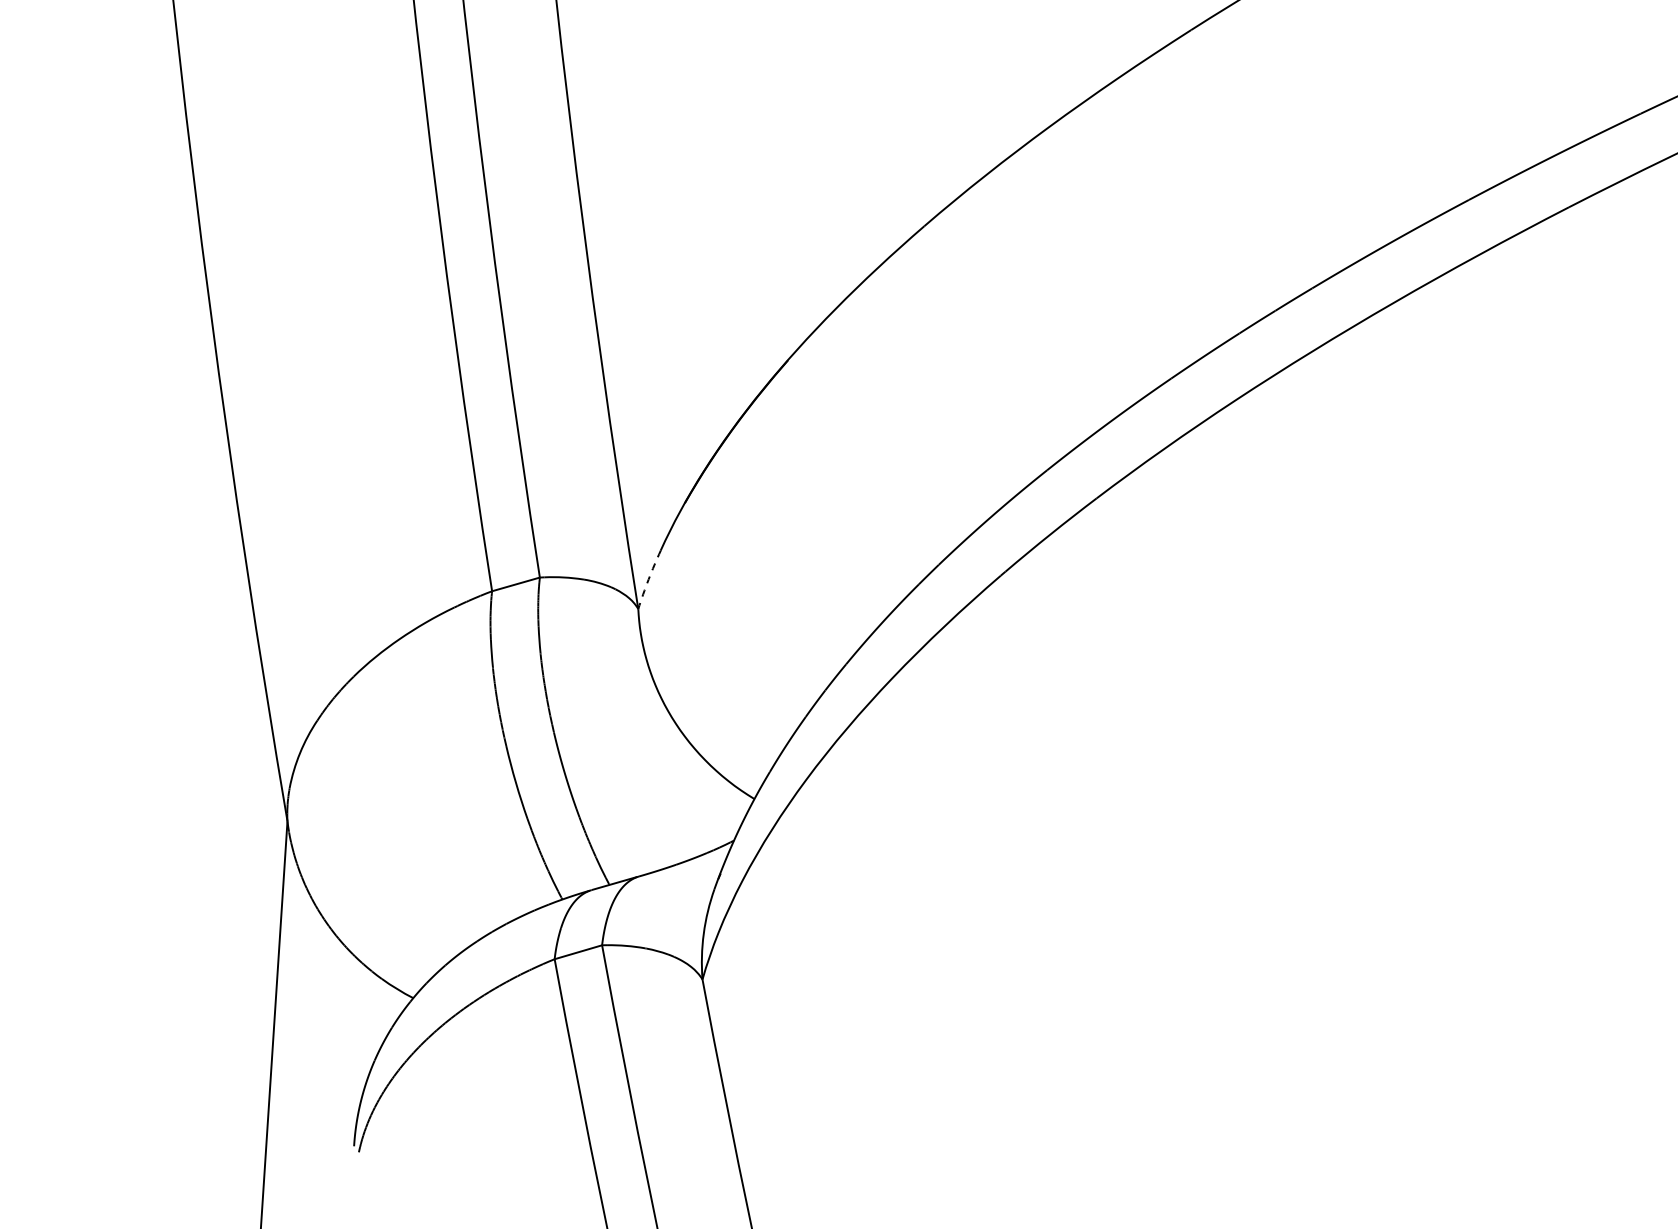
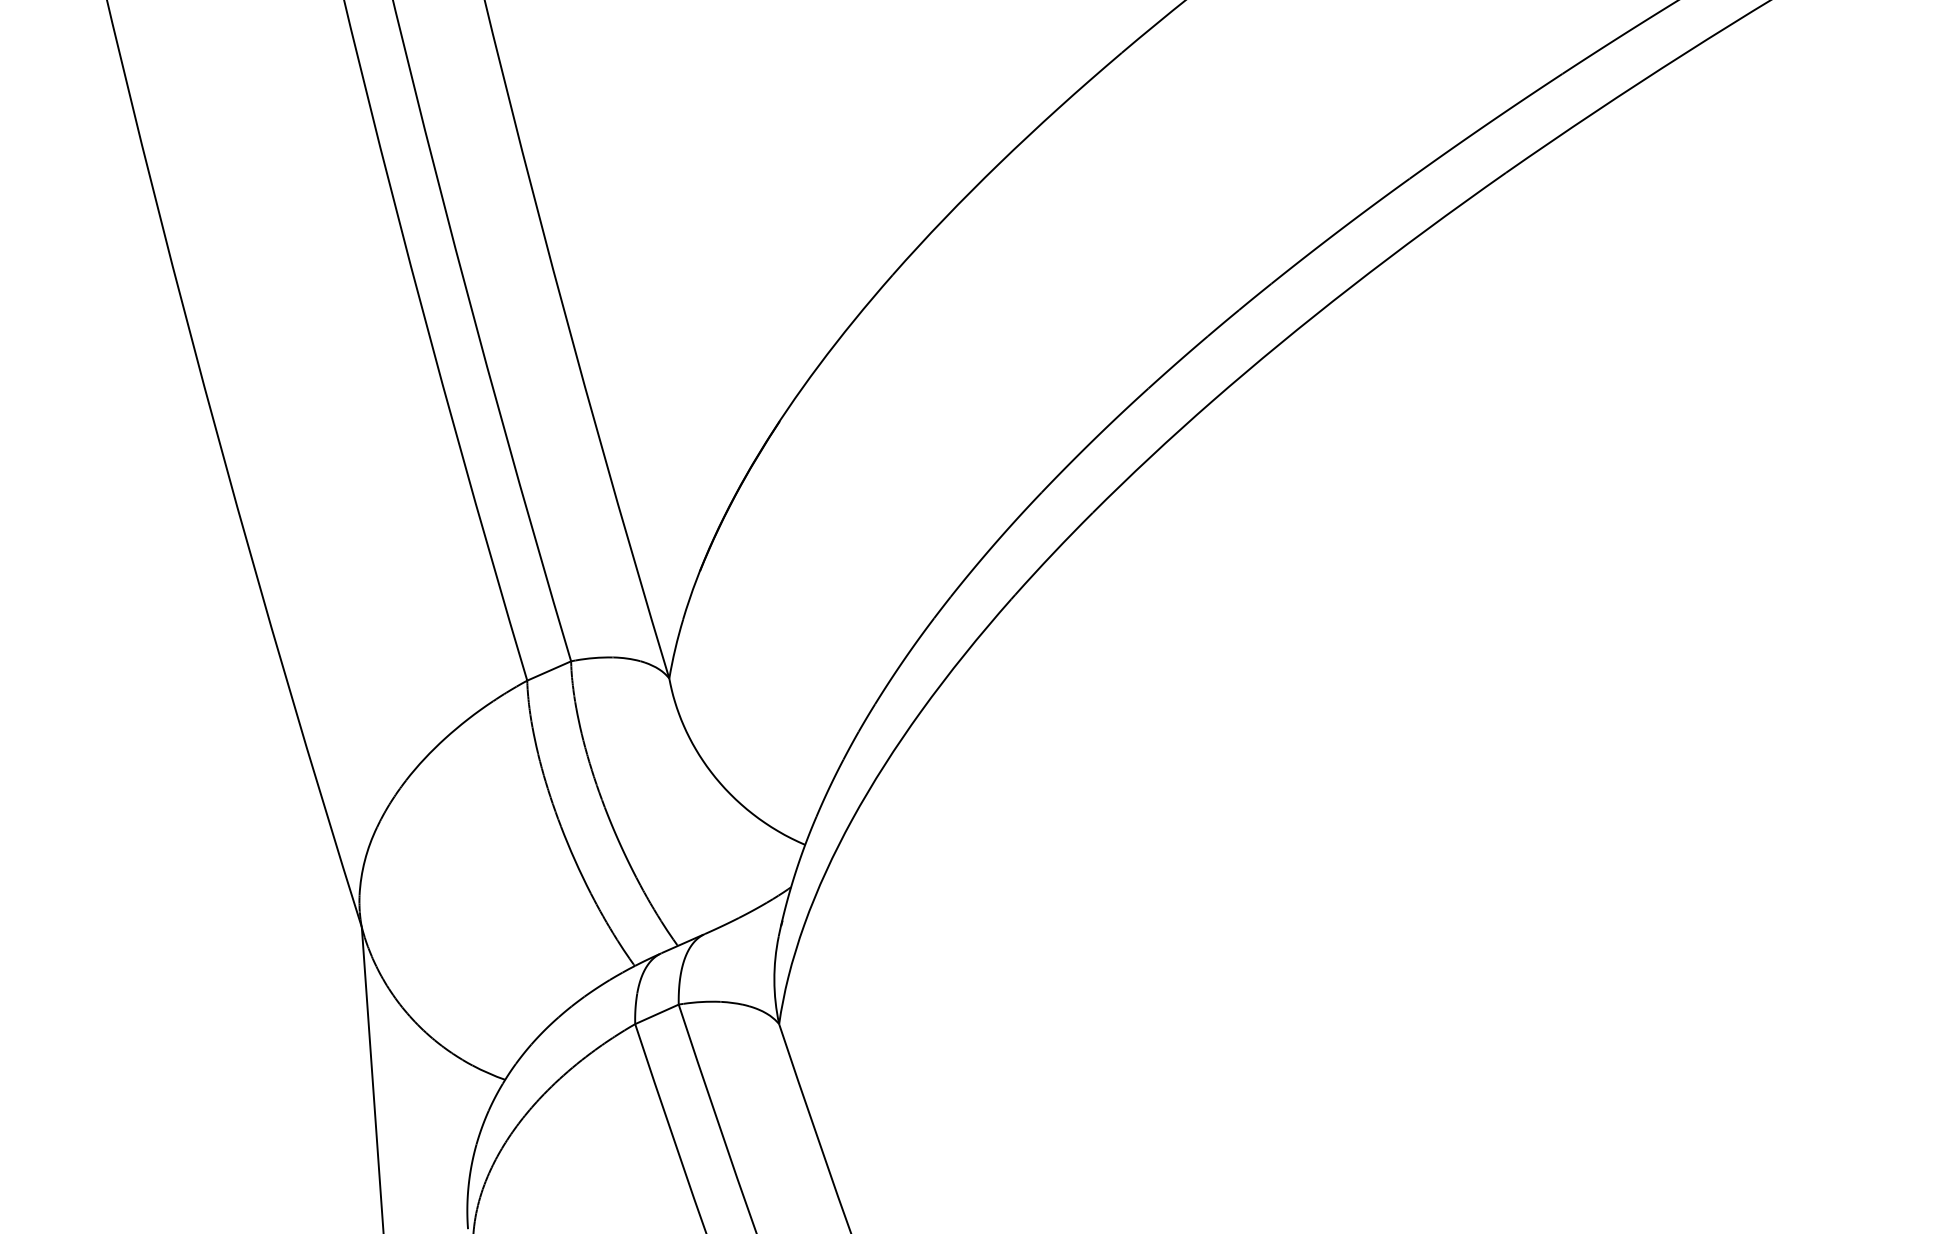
arc: (648, 579) -> (675, 648), dashed -> solid

